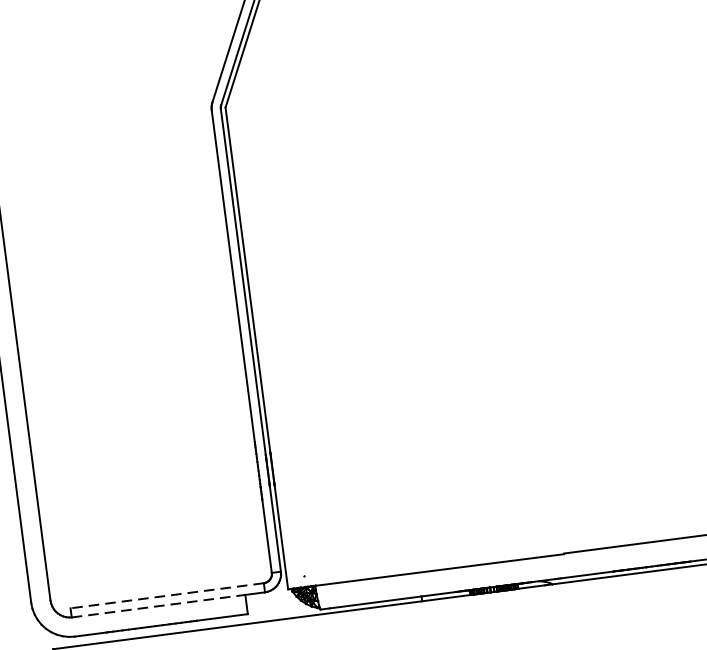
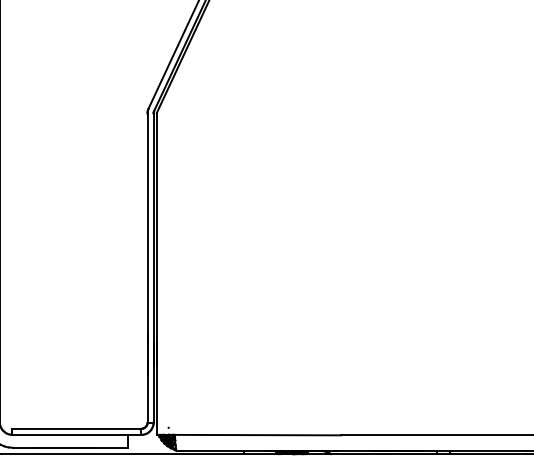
line: (166, 595) -> (76, 428), dashed -> solid
line: (158, 605) -> (70, 434), dashed -> solid

